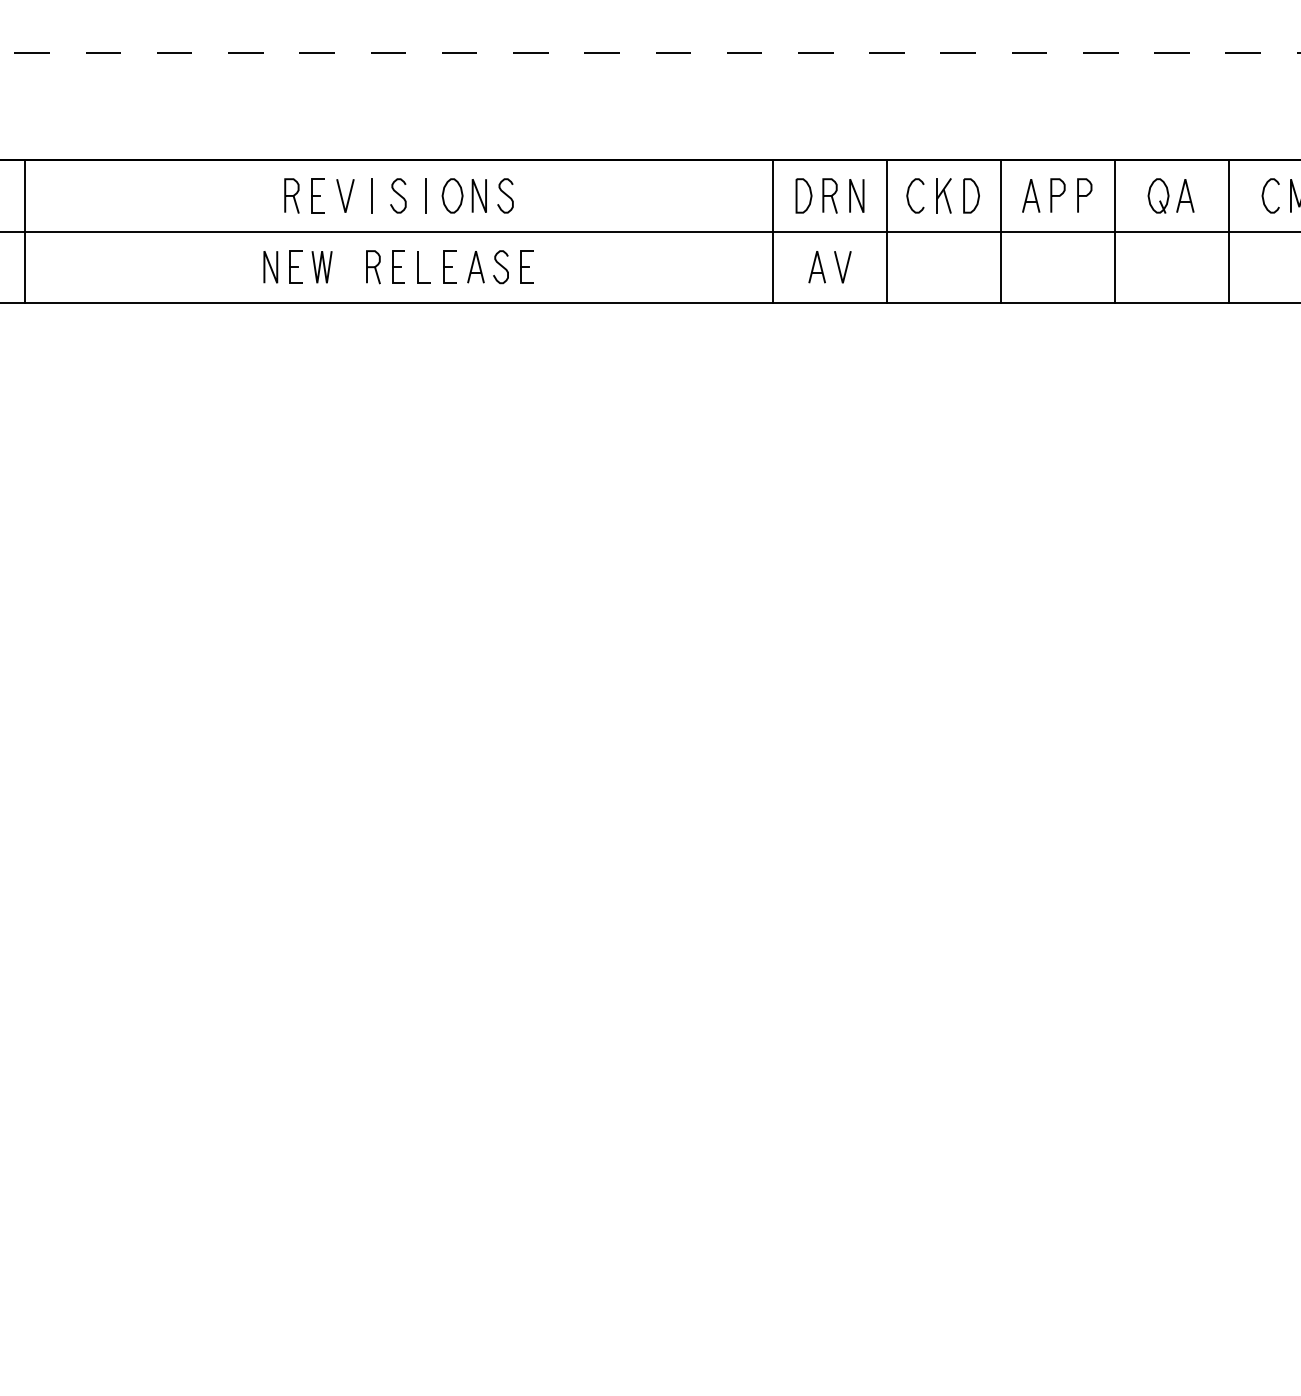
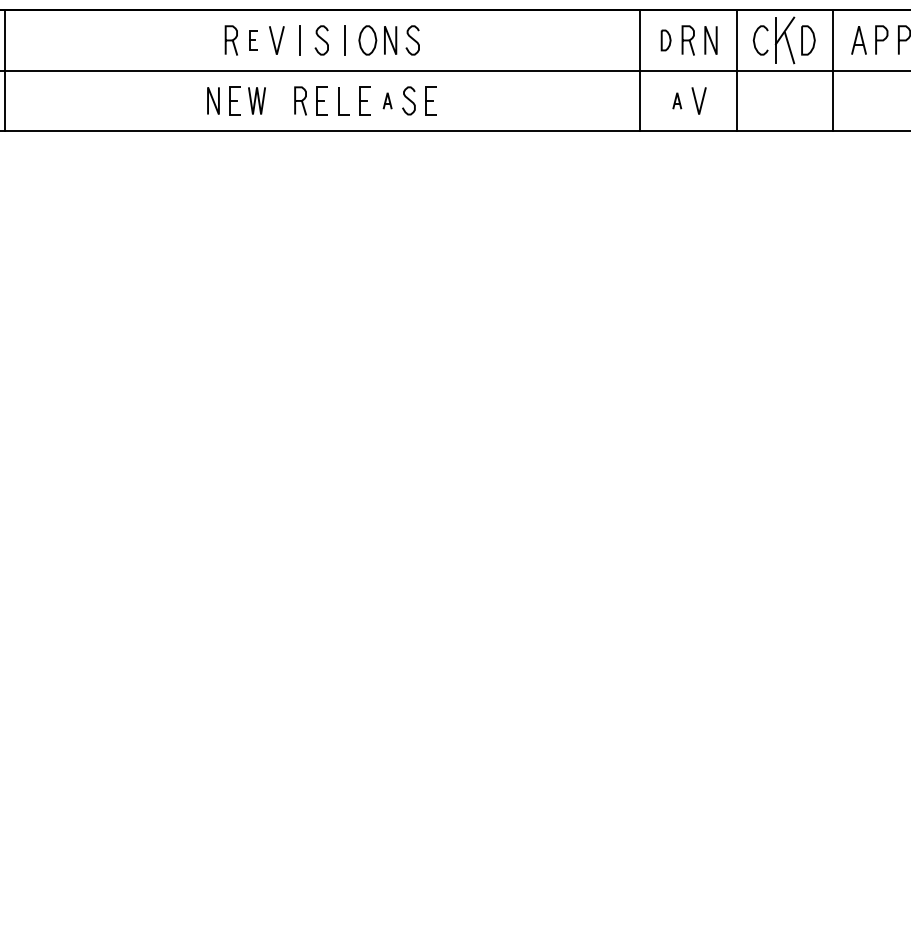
part: (317, 195) -> (253, 40), size x0.7
part: (803, 195) -> (665, 40), size x0.7
part: (943, 195) -> (784, 40), size x1.6
part: (475, 267) -> (387, 101), size x0.6
part: (816, 267) -> (676, 101), size x0.6

